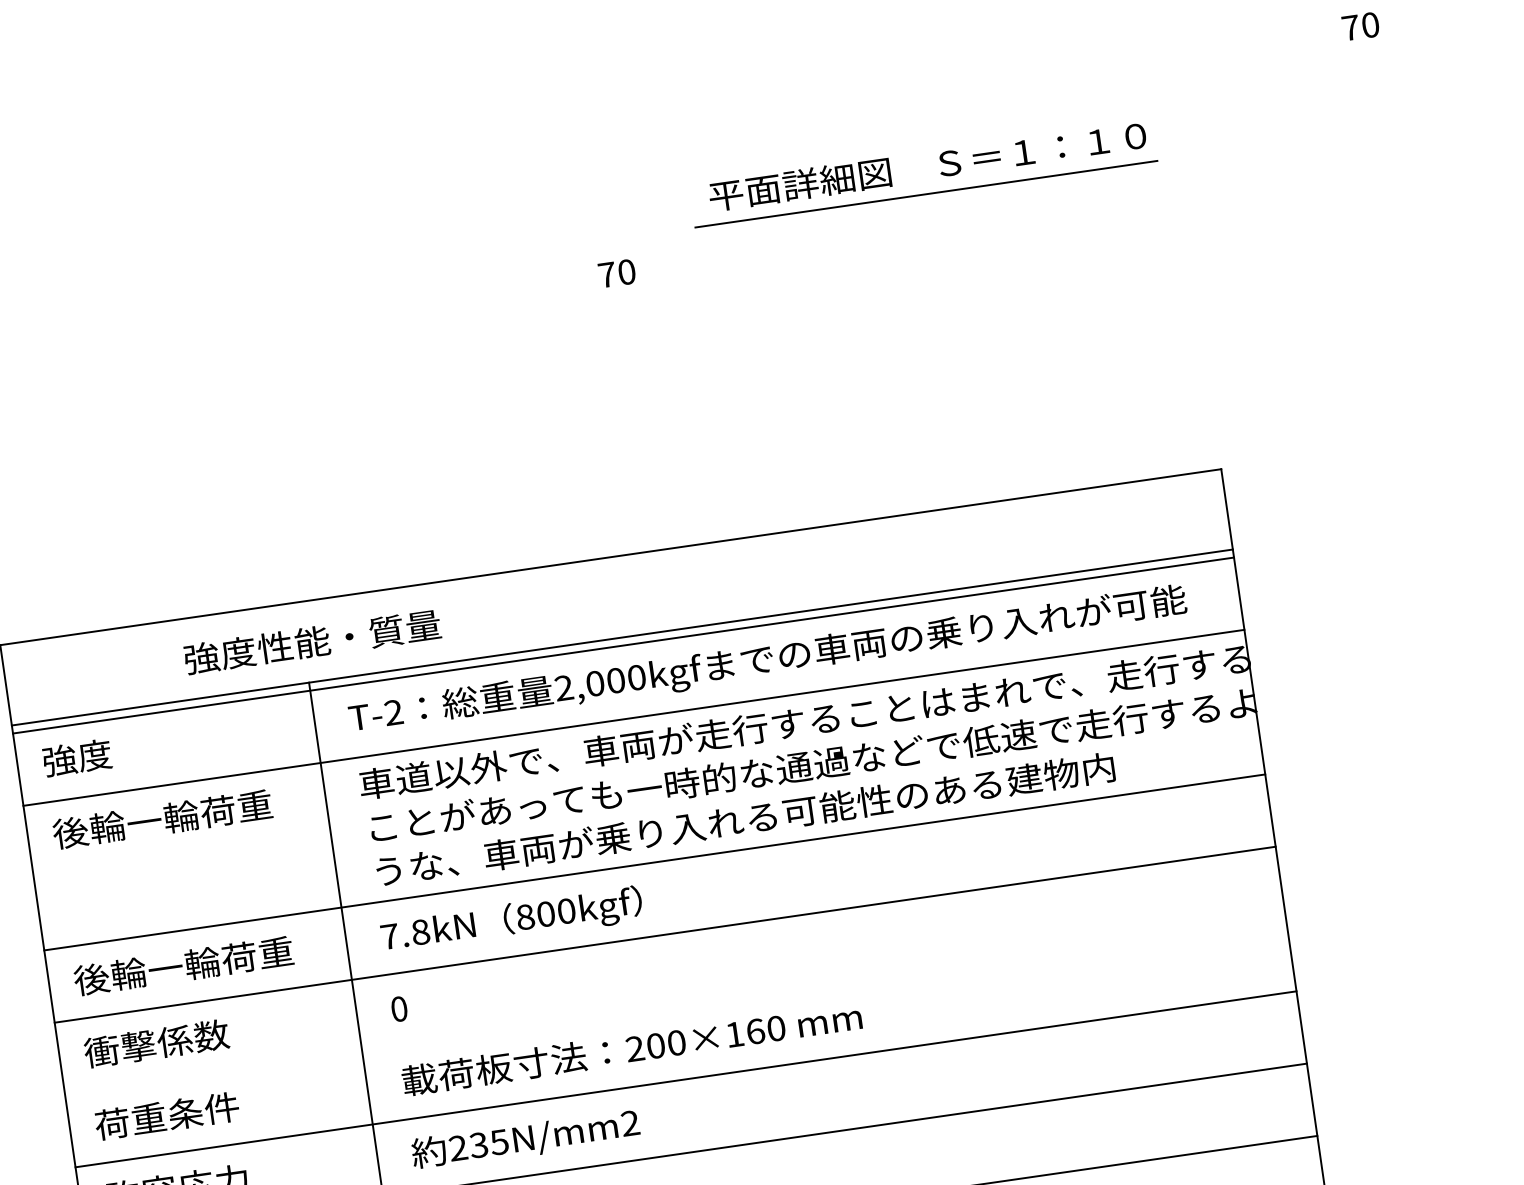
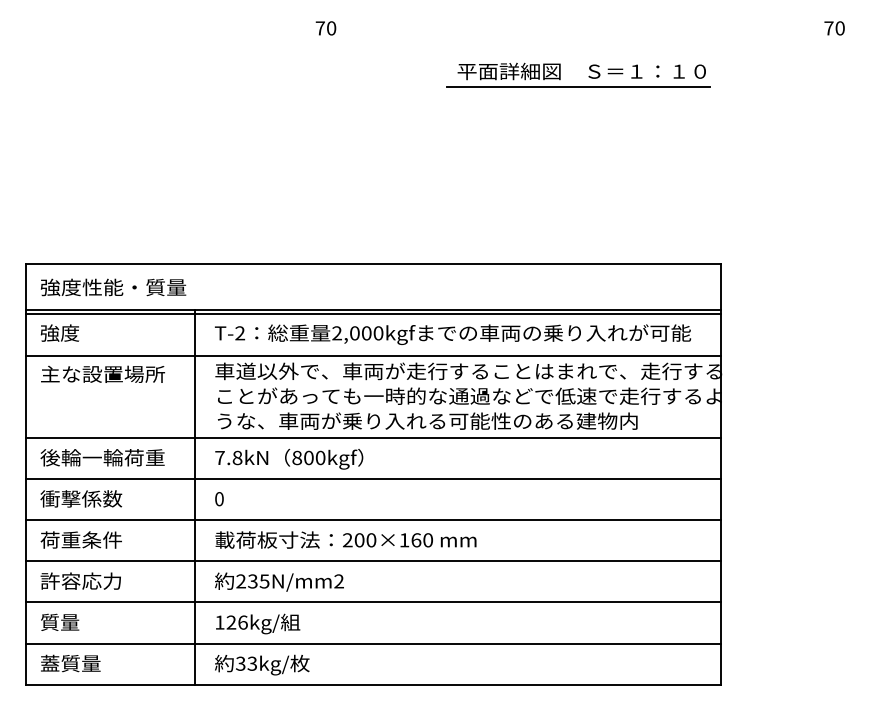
text: (616, 273) -> (325, 28), moved
text: (312, 642) -> (113, 287), moved
text: (162, 819) -> (102, 374), 後輪一輪荷重 -> 主な設置場所
line: (675, 1007) -> (373, 520), added

